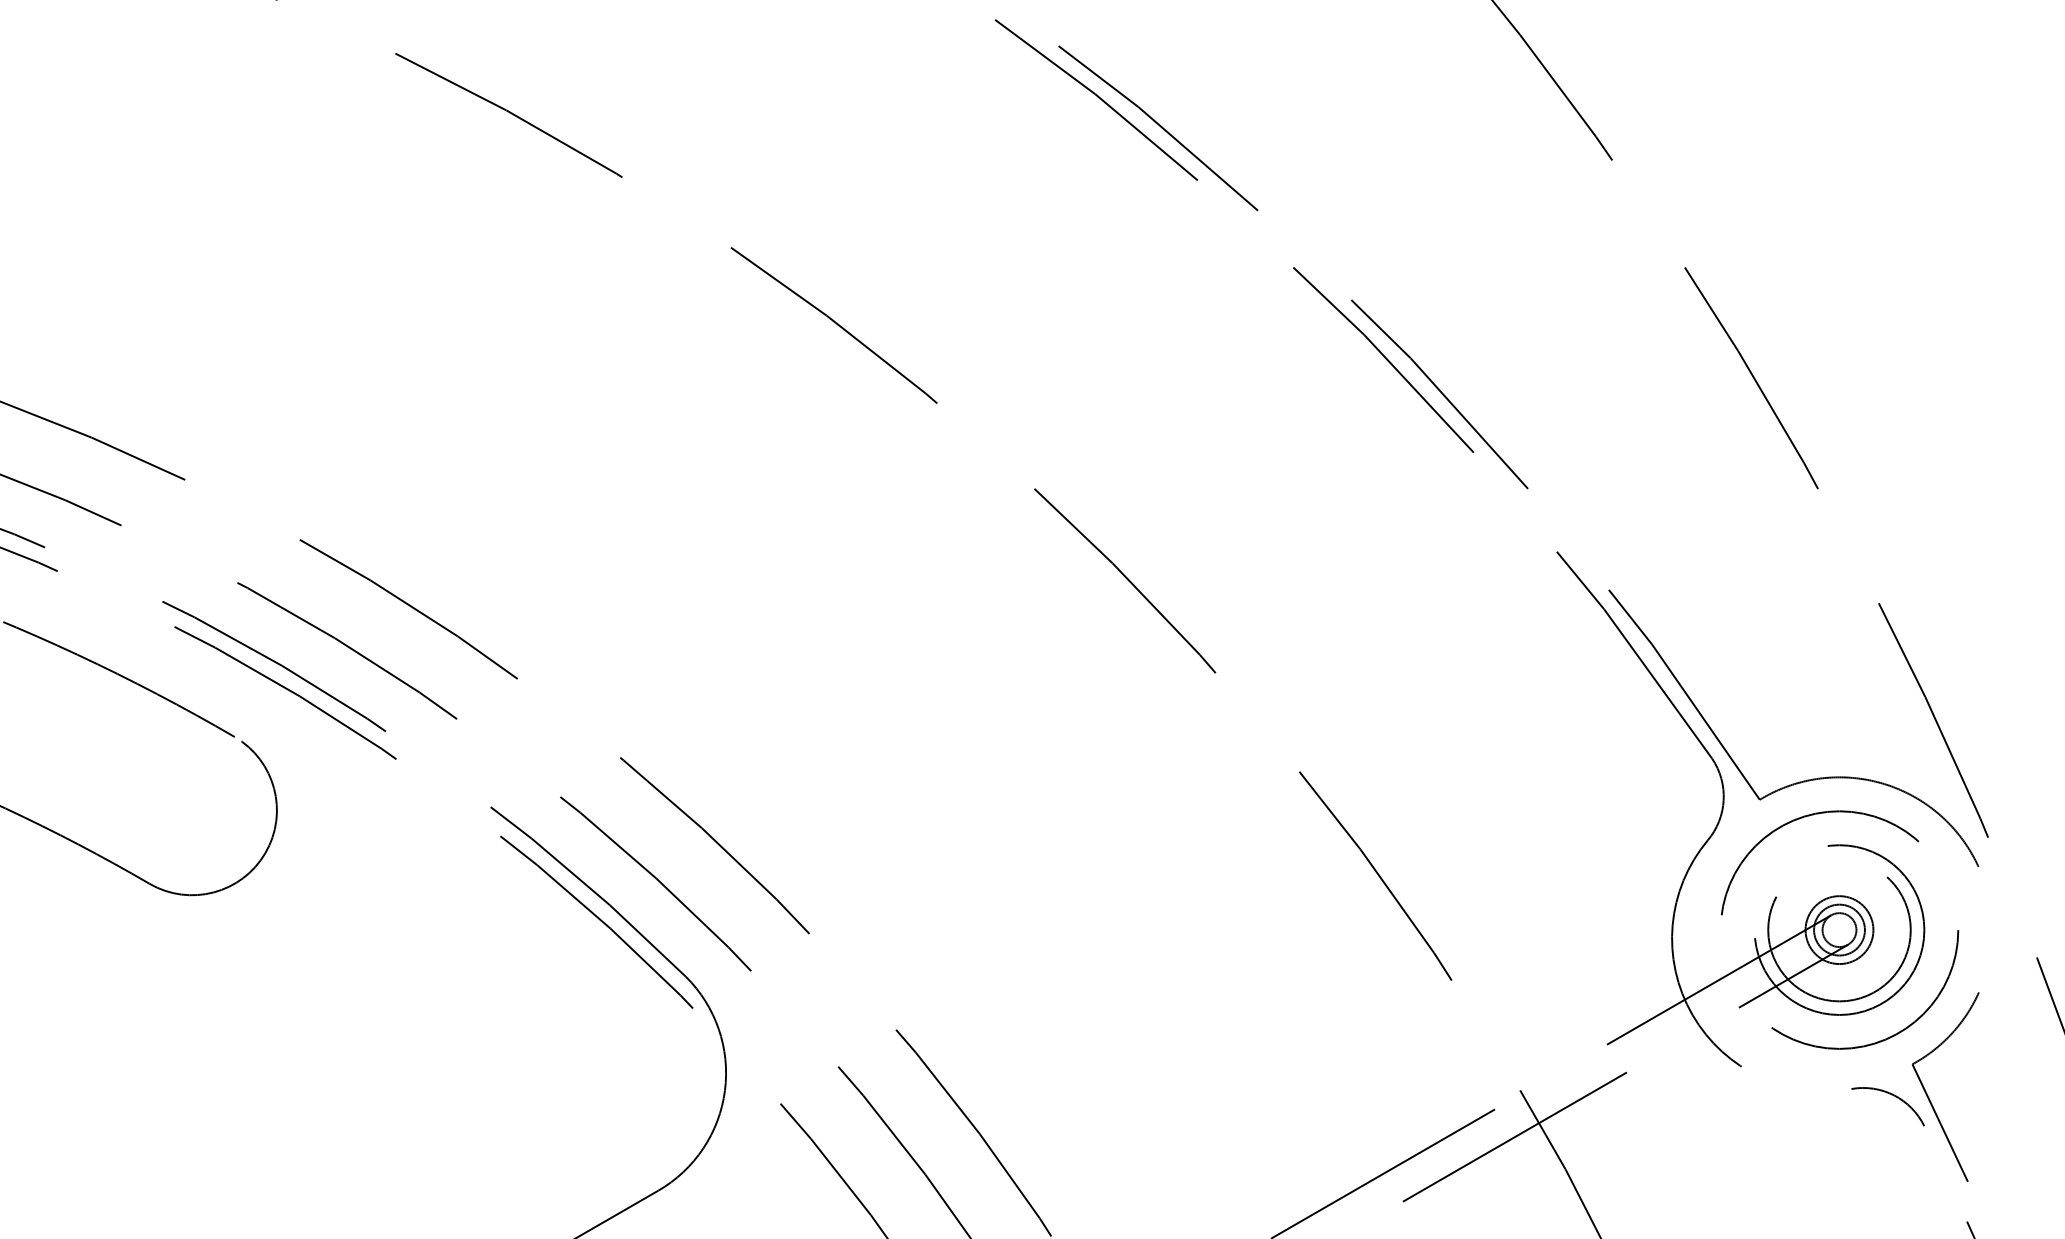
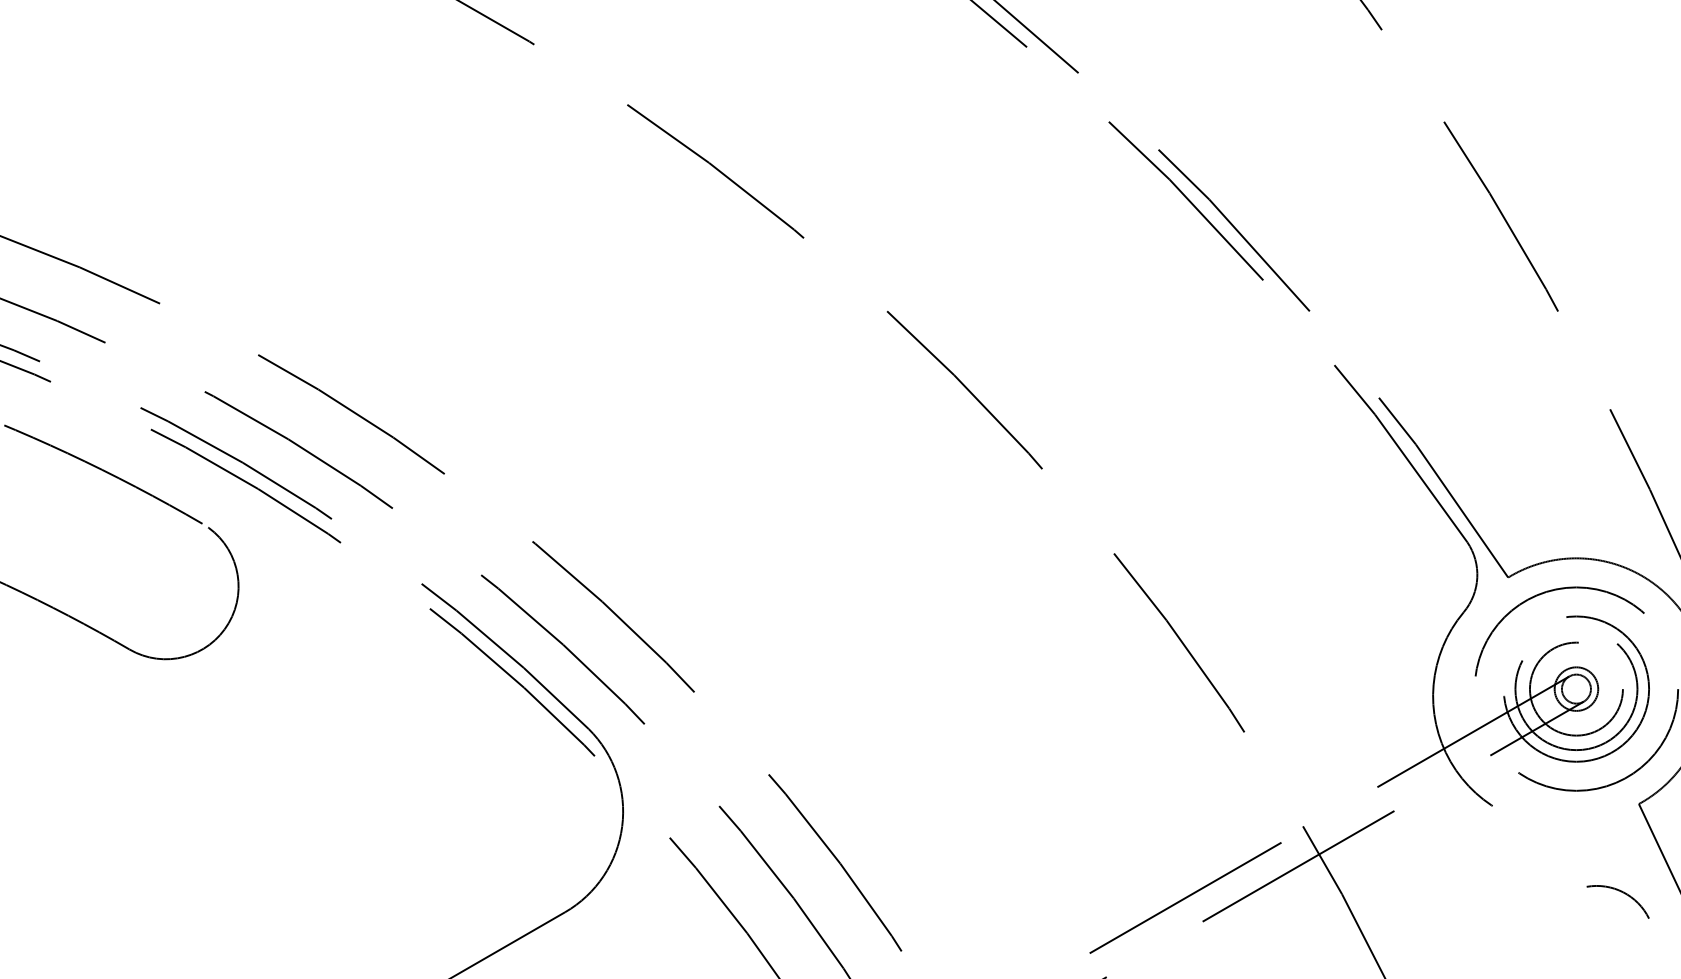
circle: (1839, 930) -> (1576, 689), size x1.6
arc: (1893, 1096) -> (1622, 893), moved

